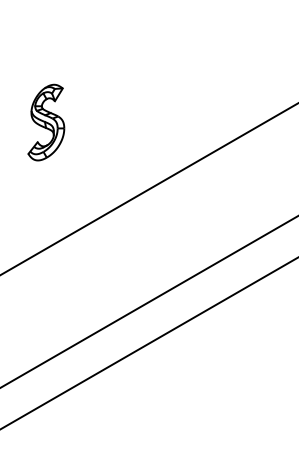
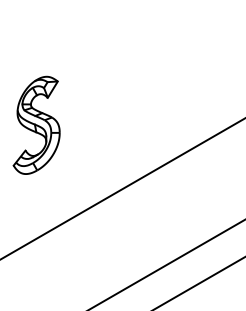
part: (45, 122) -> (35, 125), size x1.43

